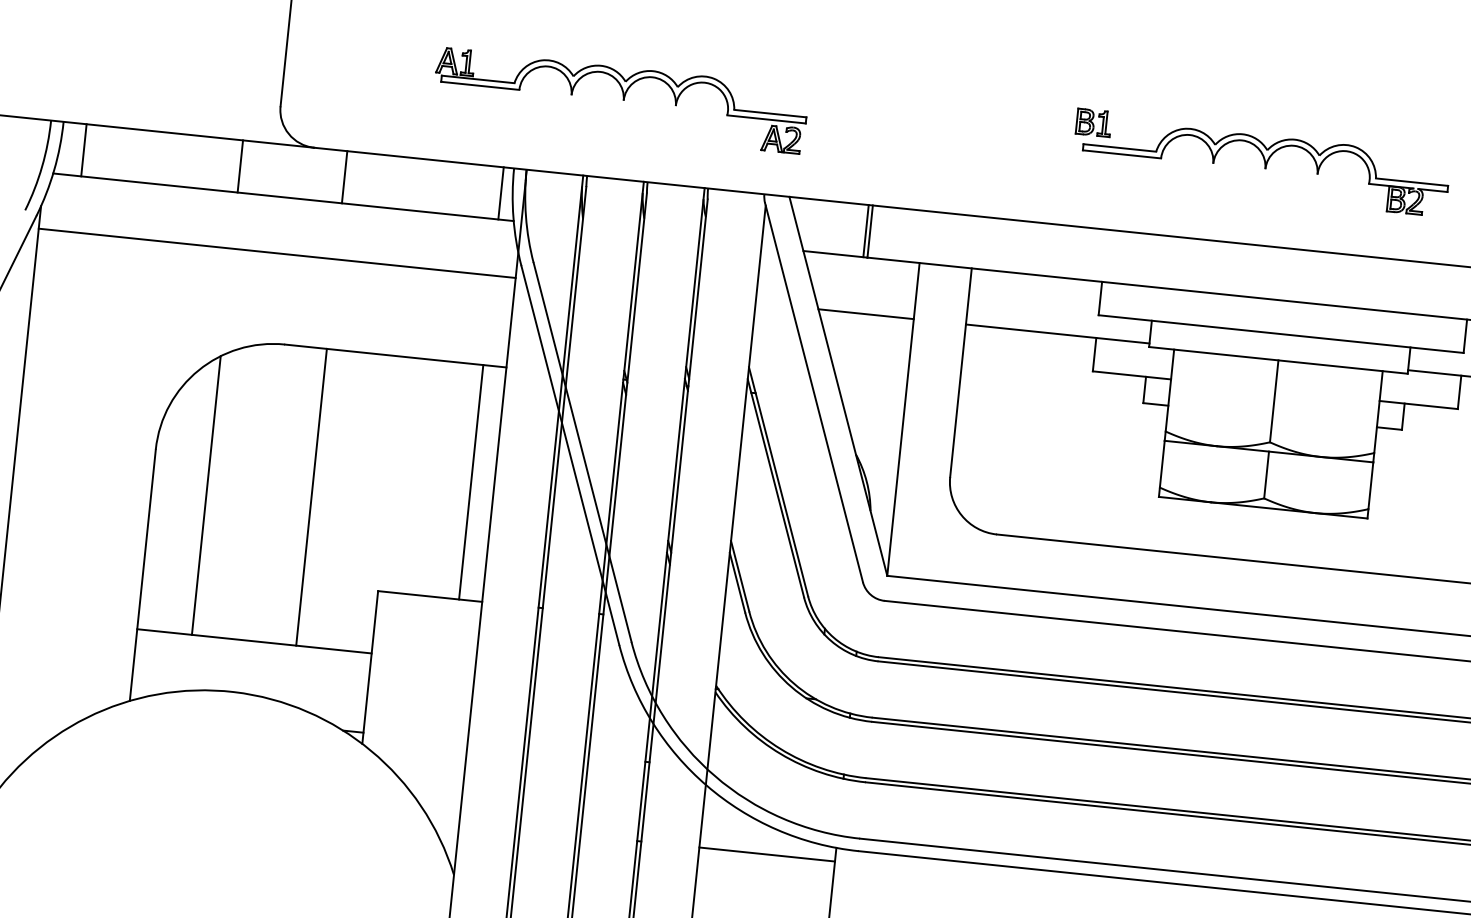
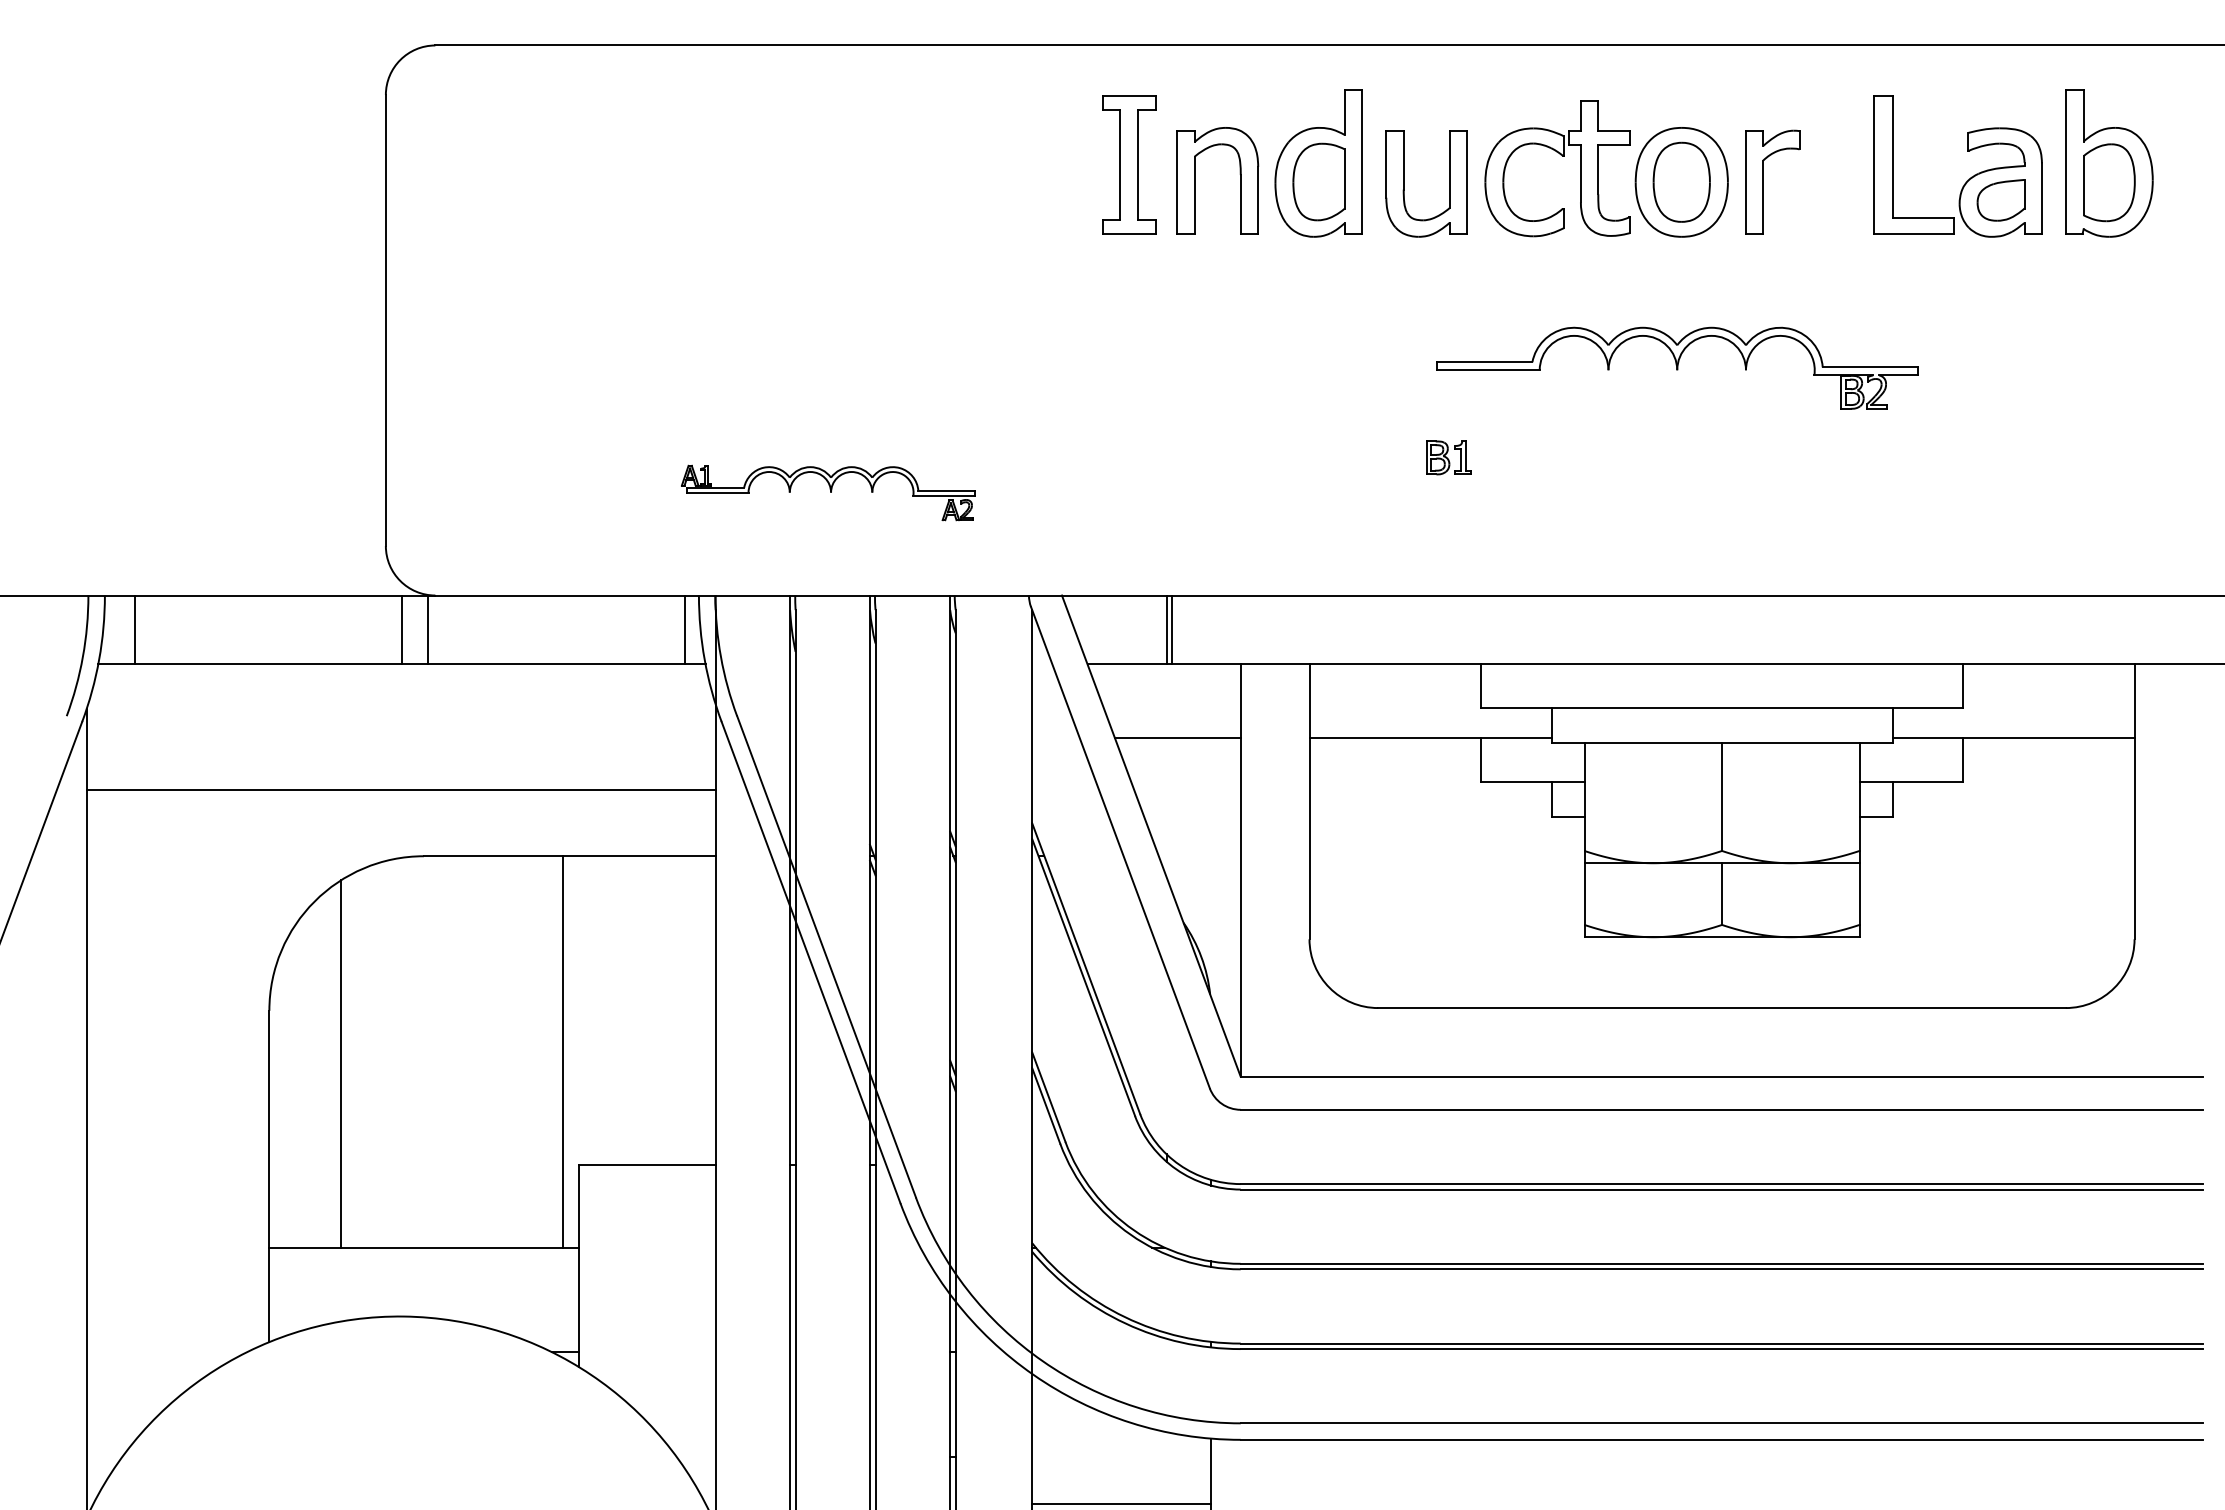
part: (620, 100) -> (828, 492), size x0.6
line: (240, 166) -> (402, 629), moved
part: (1265, 167) -> (1677, 367), moved
line: (344, 176) -> (427, 629), moved
line: (276, 253) -> (400, 790), moved
line: (471, 482) -> (685, 1010), removed
line: (311, 496) -> (562, 1051), moved
line: (767, 854) -> (1121, 1503), moved

